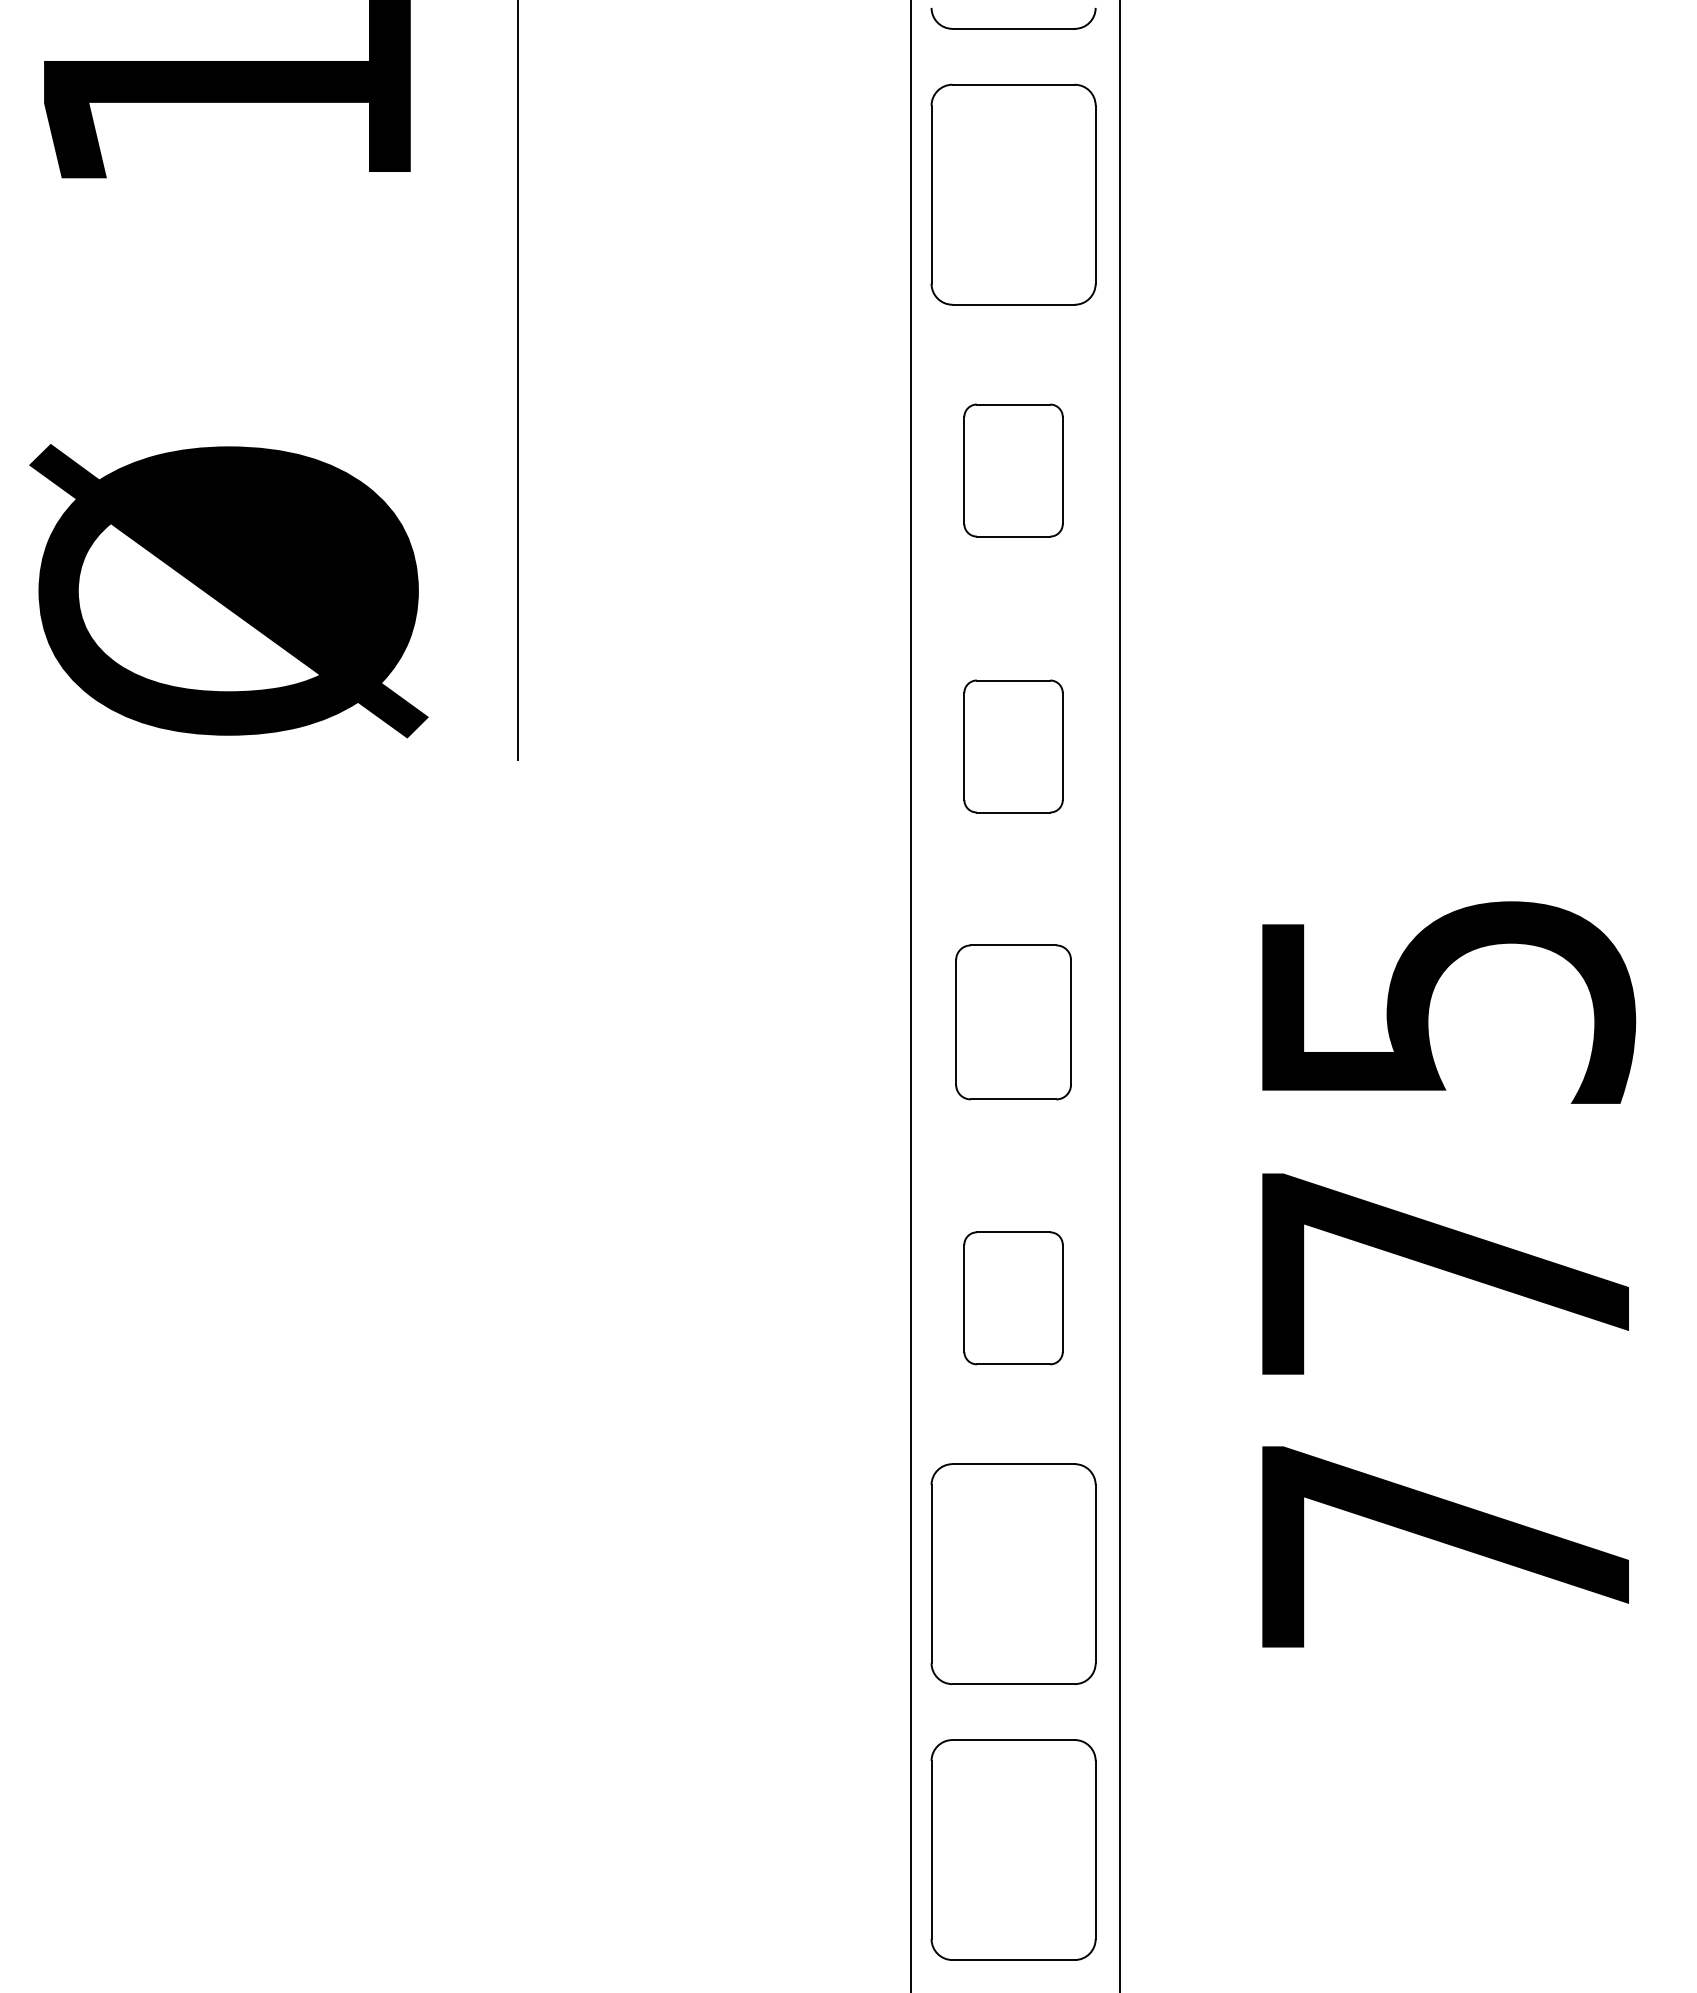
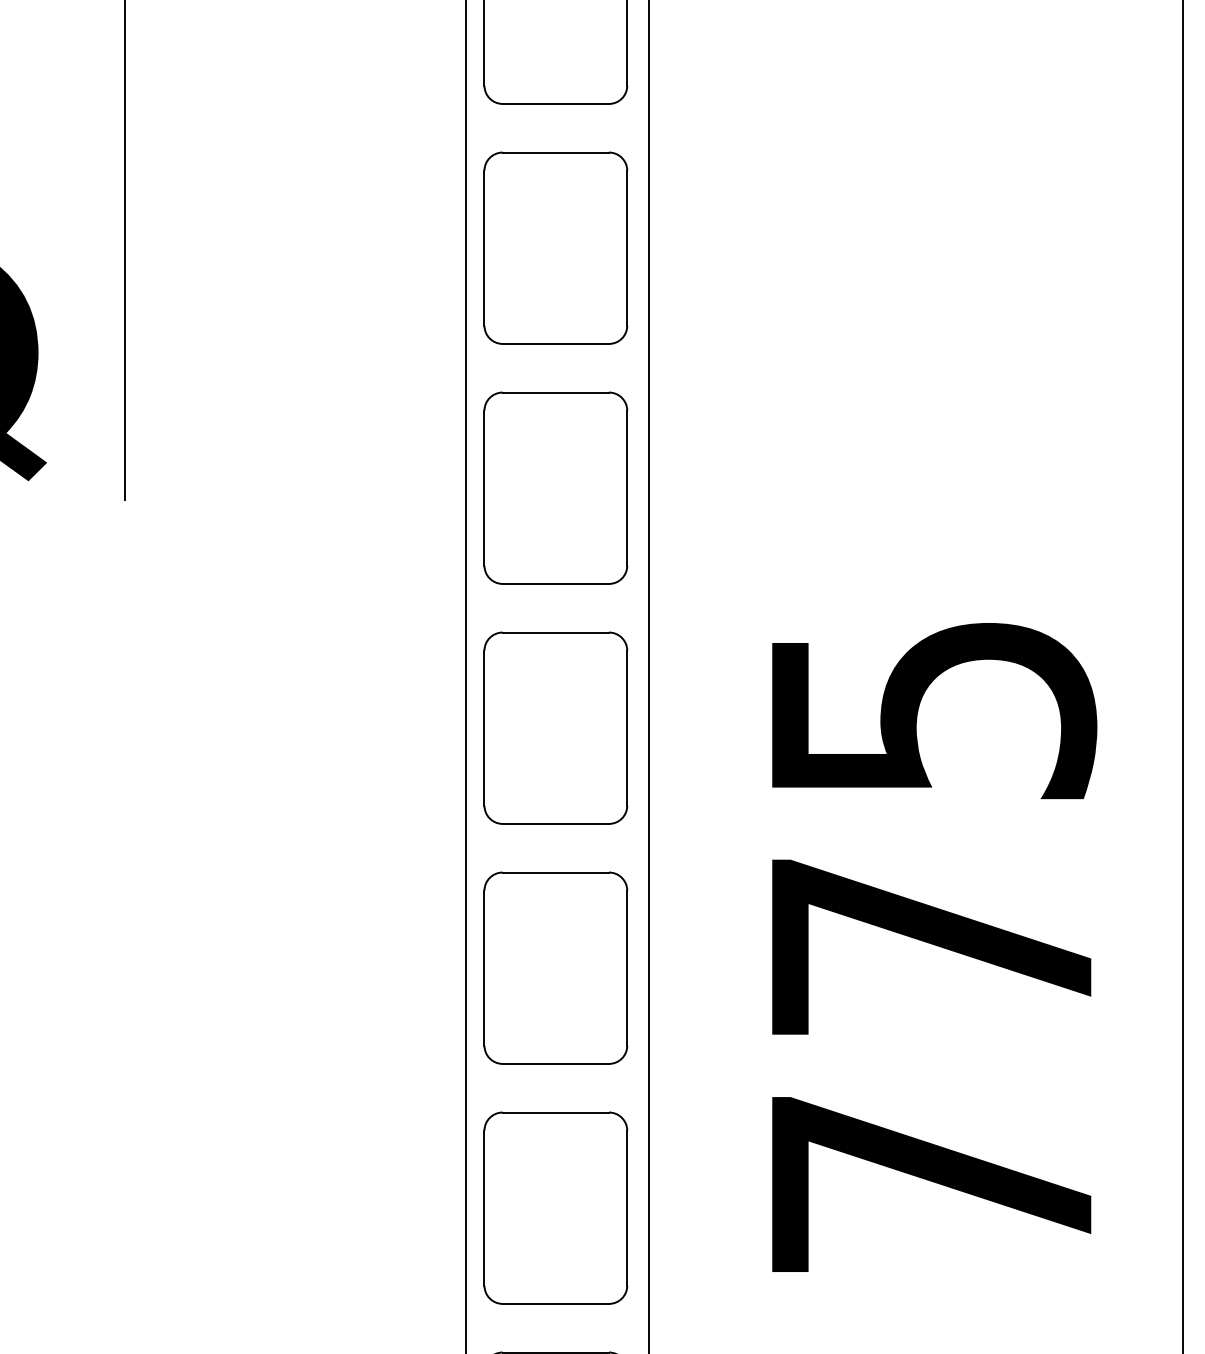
part: (1013, 470) -> (555, 248), size x1.67
part: (1013, 746) -> (555, 488), size x1.67
part: (1013, 1022) -> (555, 728), size x1.43
part: (1013, 1298) -> (555, 968), size x1.67

